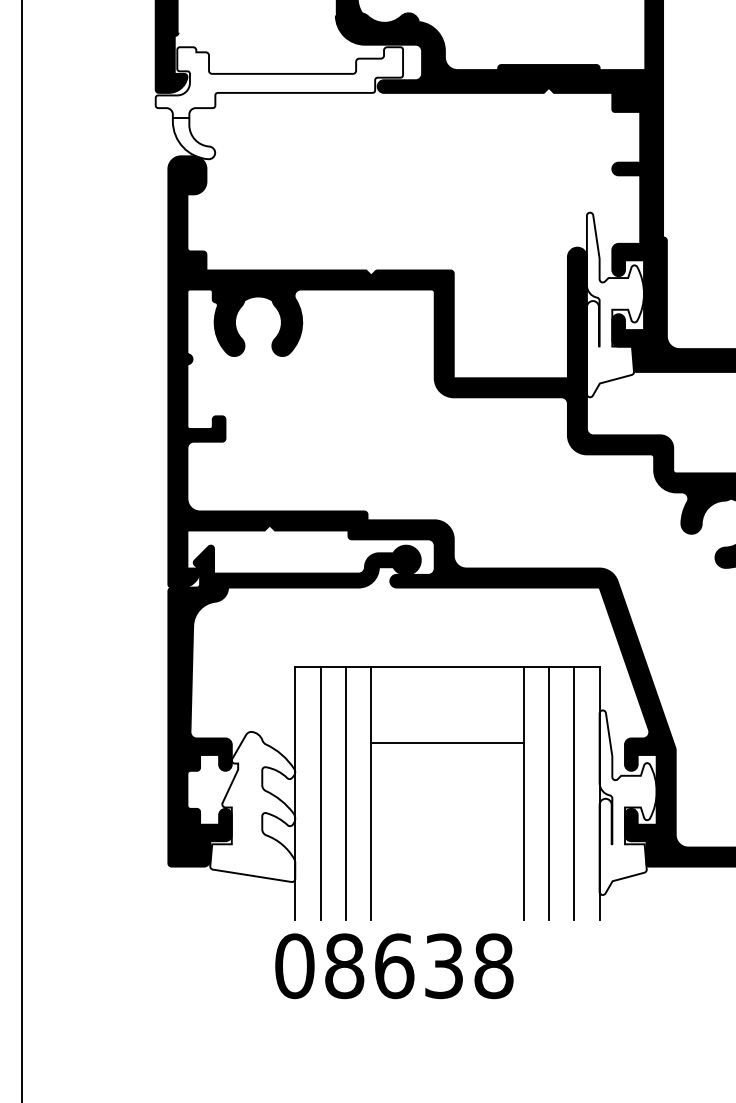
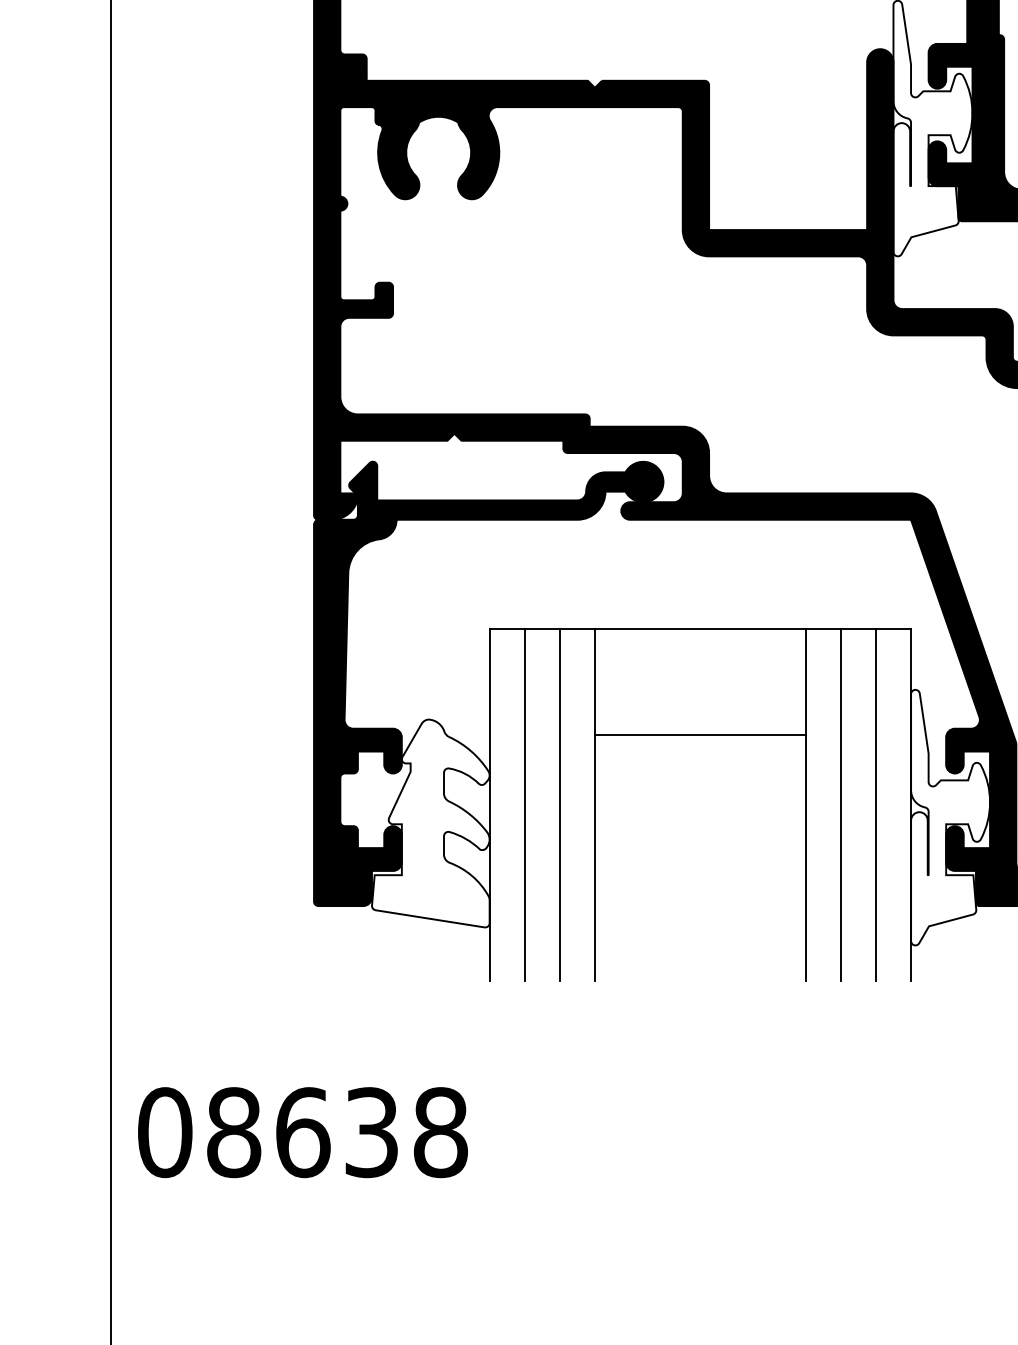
text: (394, 966) -> (303, 1132), moved

